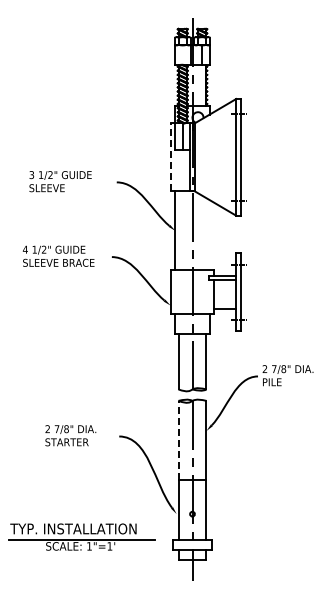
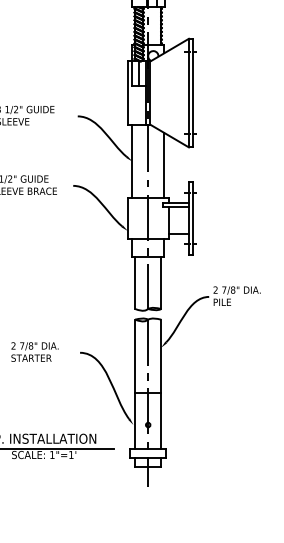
line: (170, 156) -> (127, 92), dashed -> solid
line: (209, 235) -> (164, 165), added
line: (178, 440) -> (135, 356), dashed -> solid

